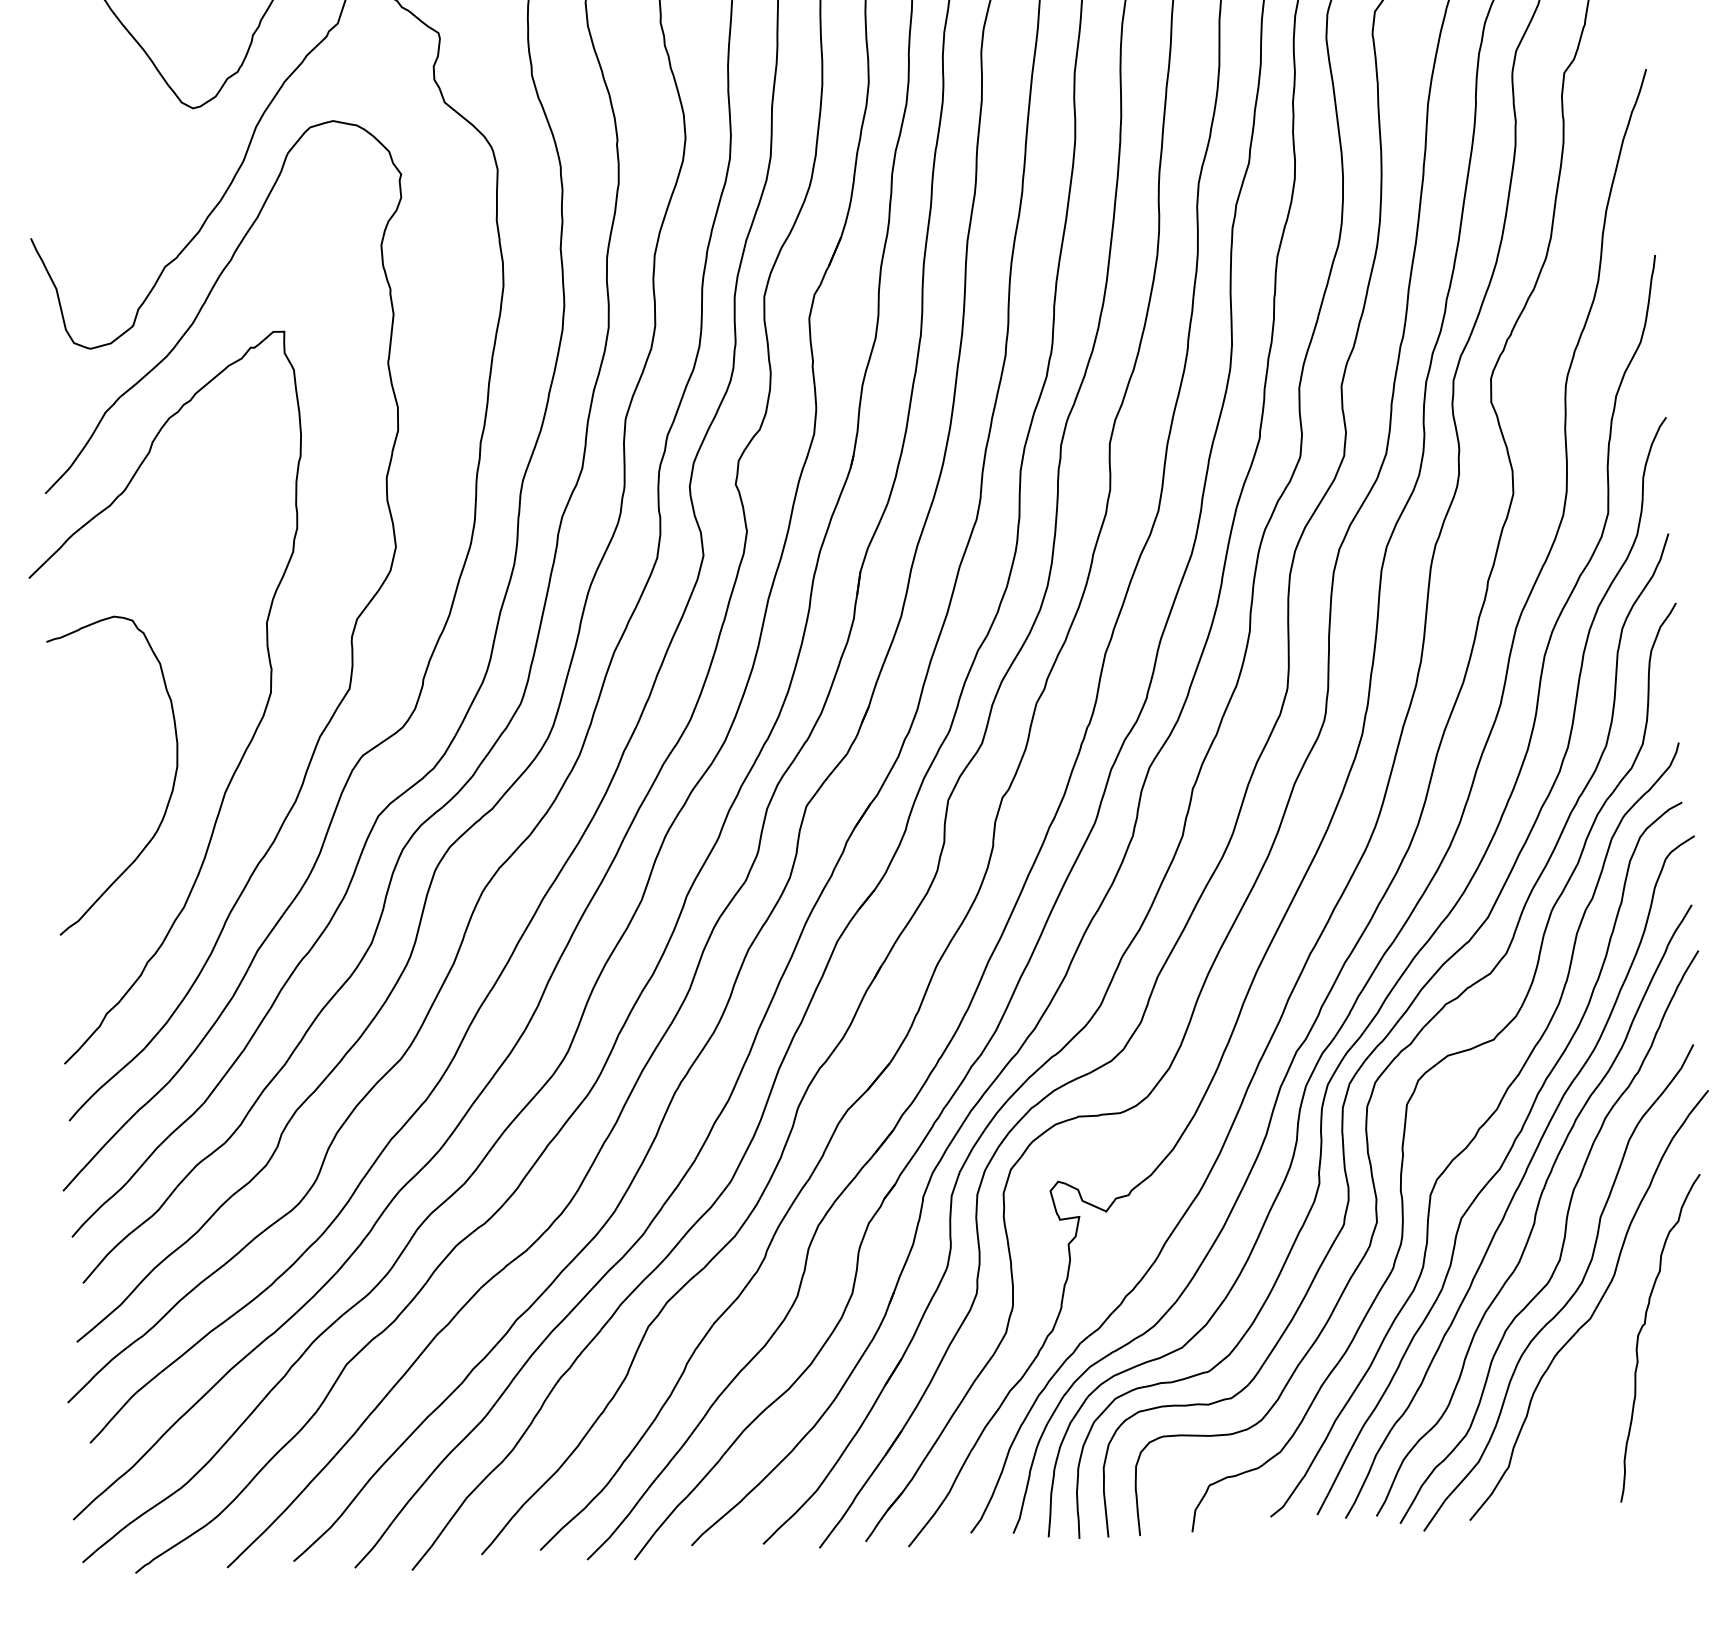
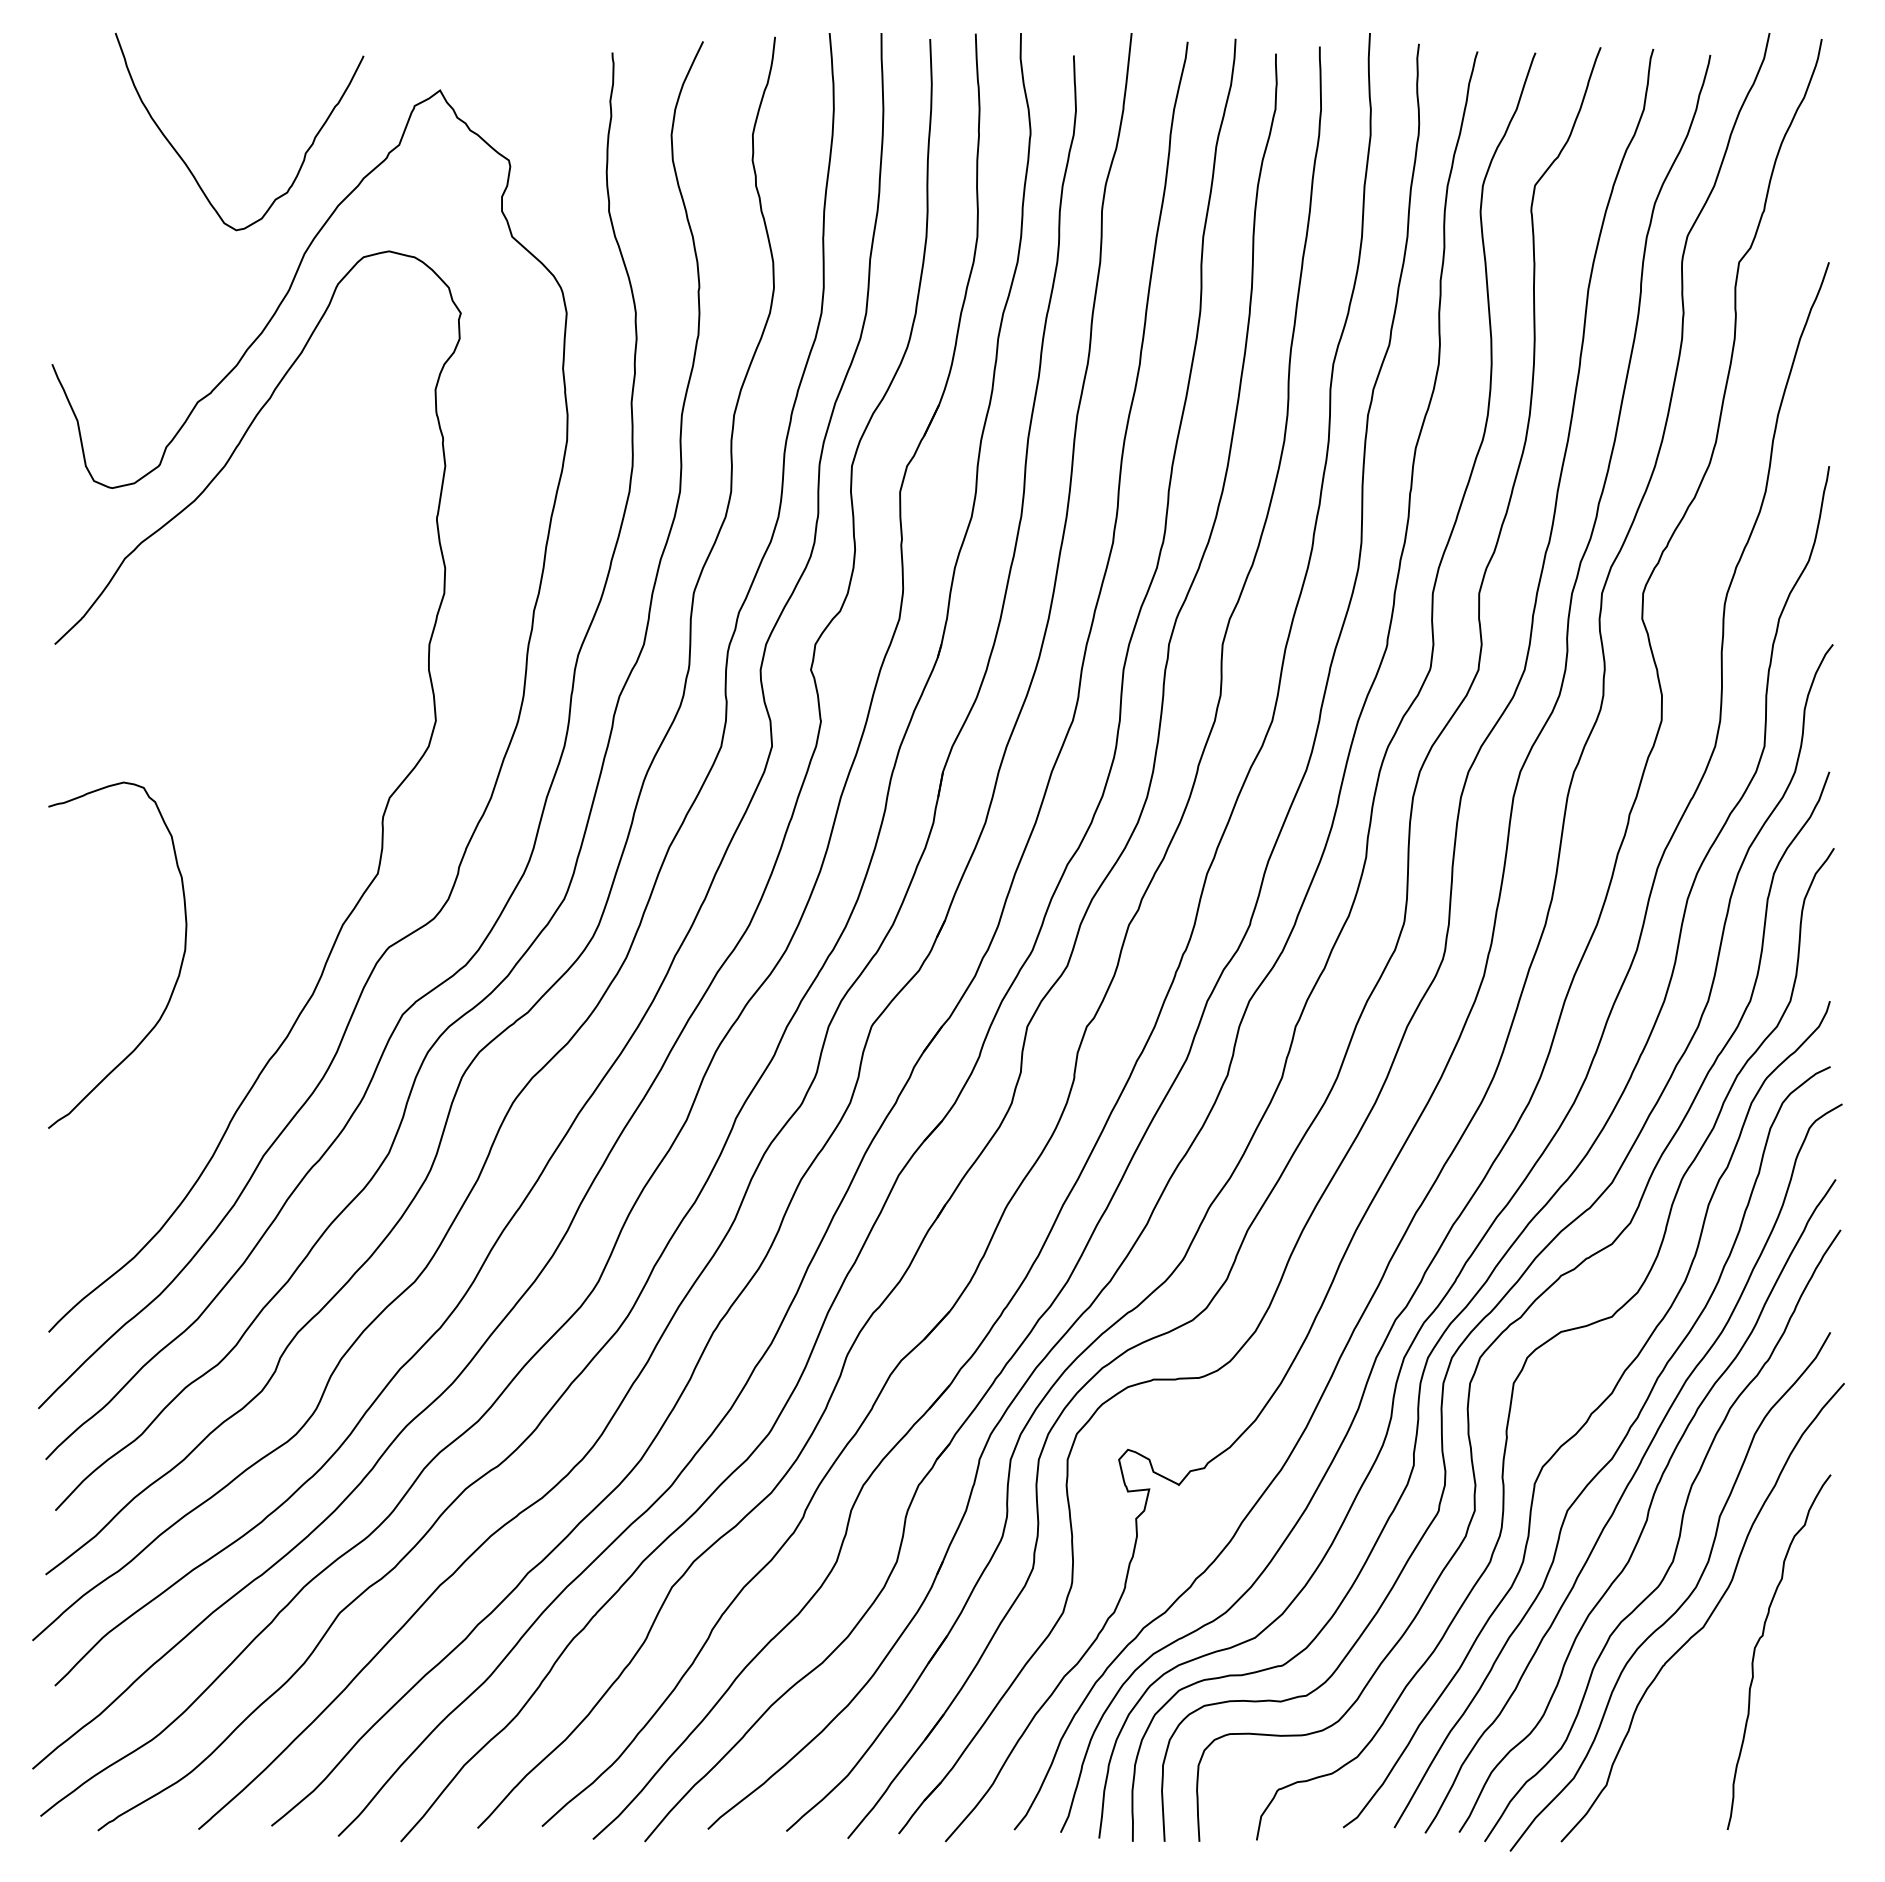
curve: (253, 733) -> (270, 917), removed

